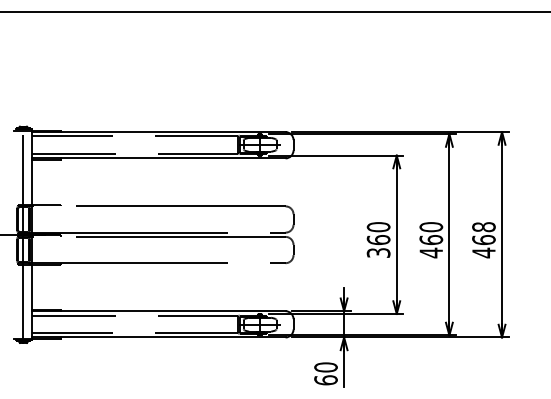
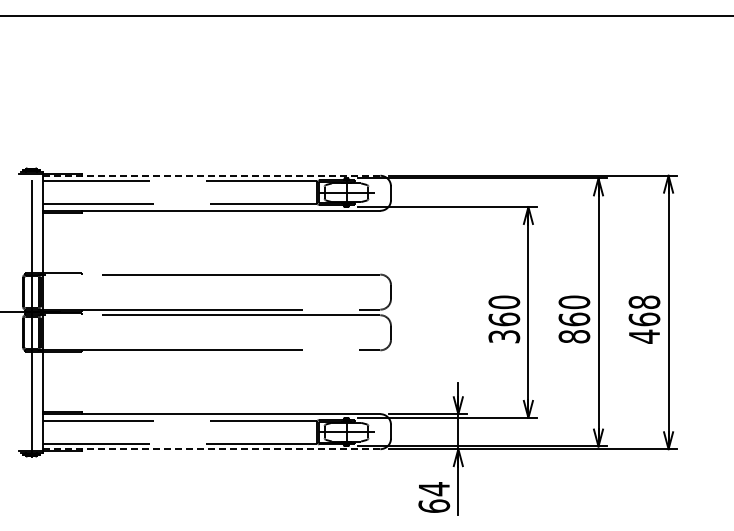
line: (158, 131) -> (211, 175), solid -> dashed
text: (431, 252) -> (574, 336), 460 -> 860
line: (158, 337) -> (211, 449), solid -> dashed
text: (326, 367) -> (434, 489), 60 -> 64

